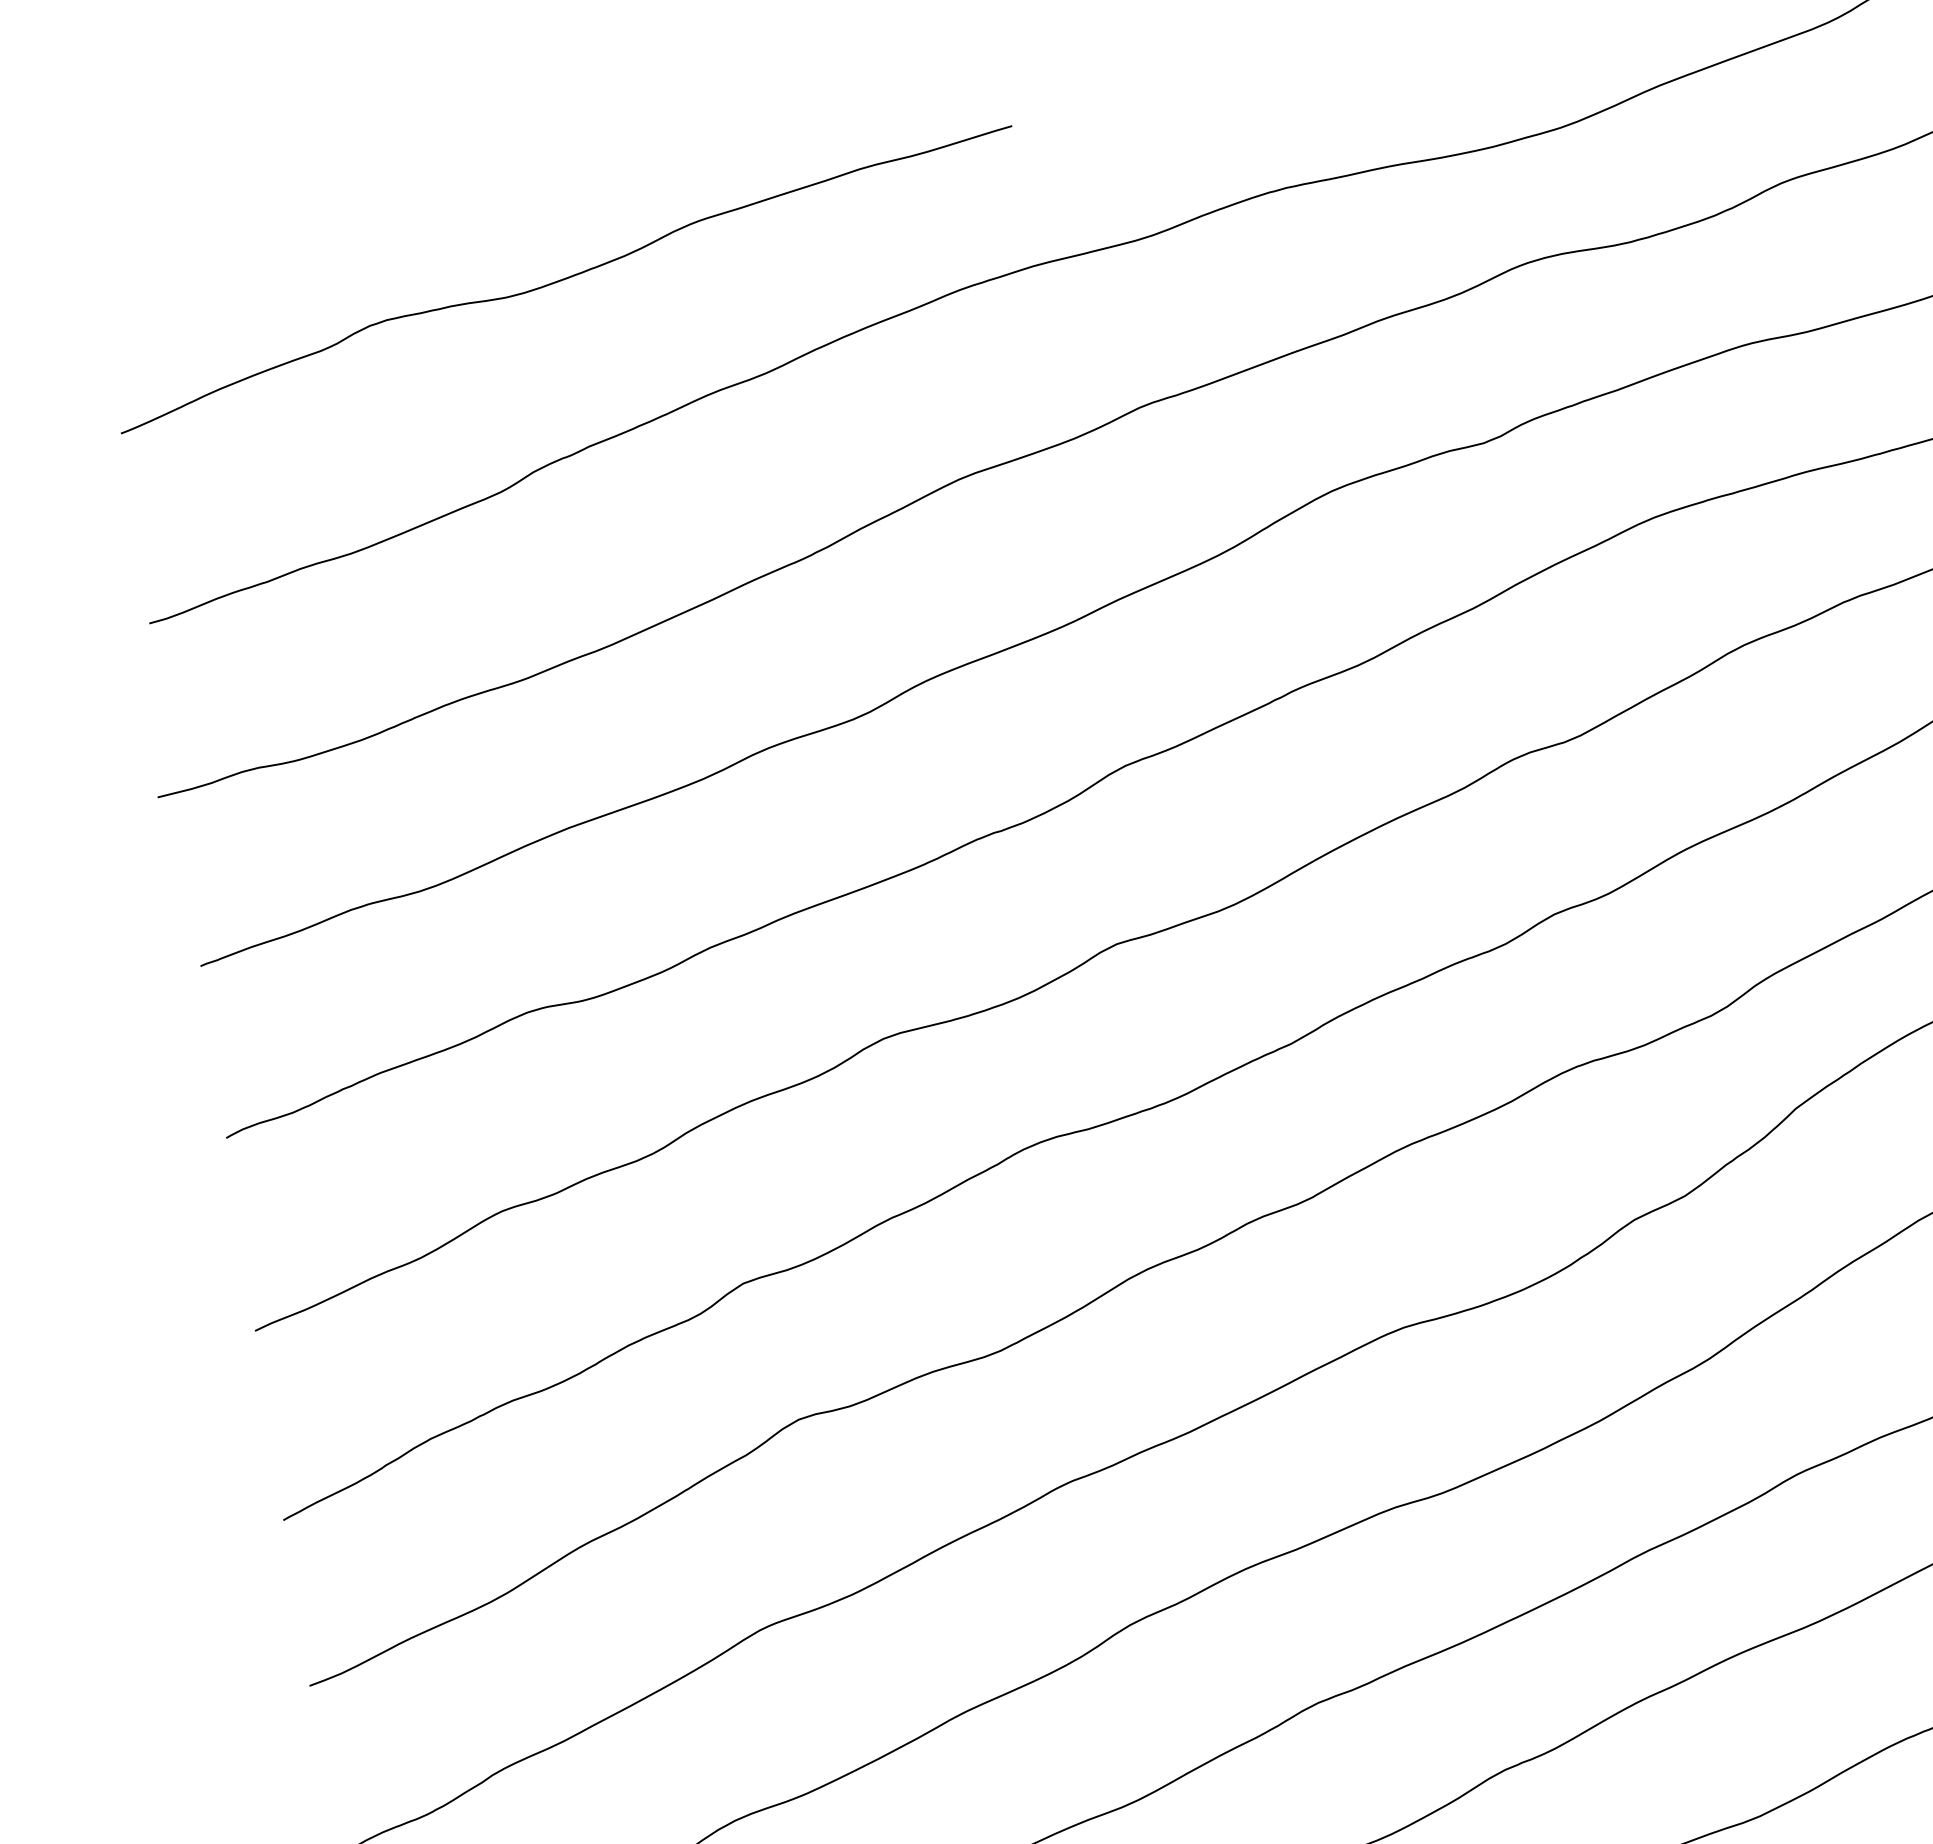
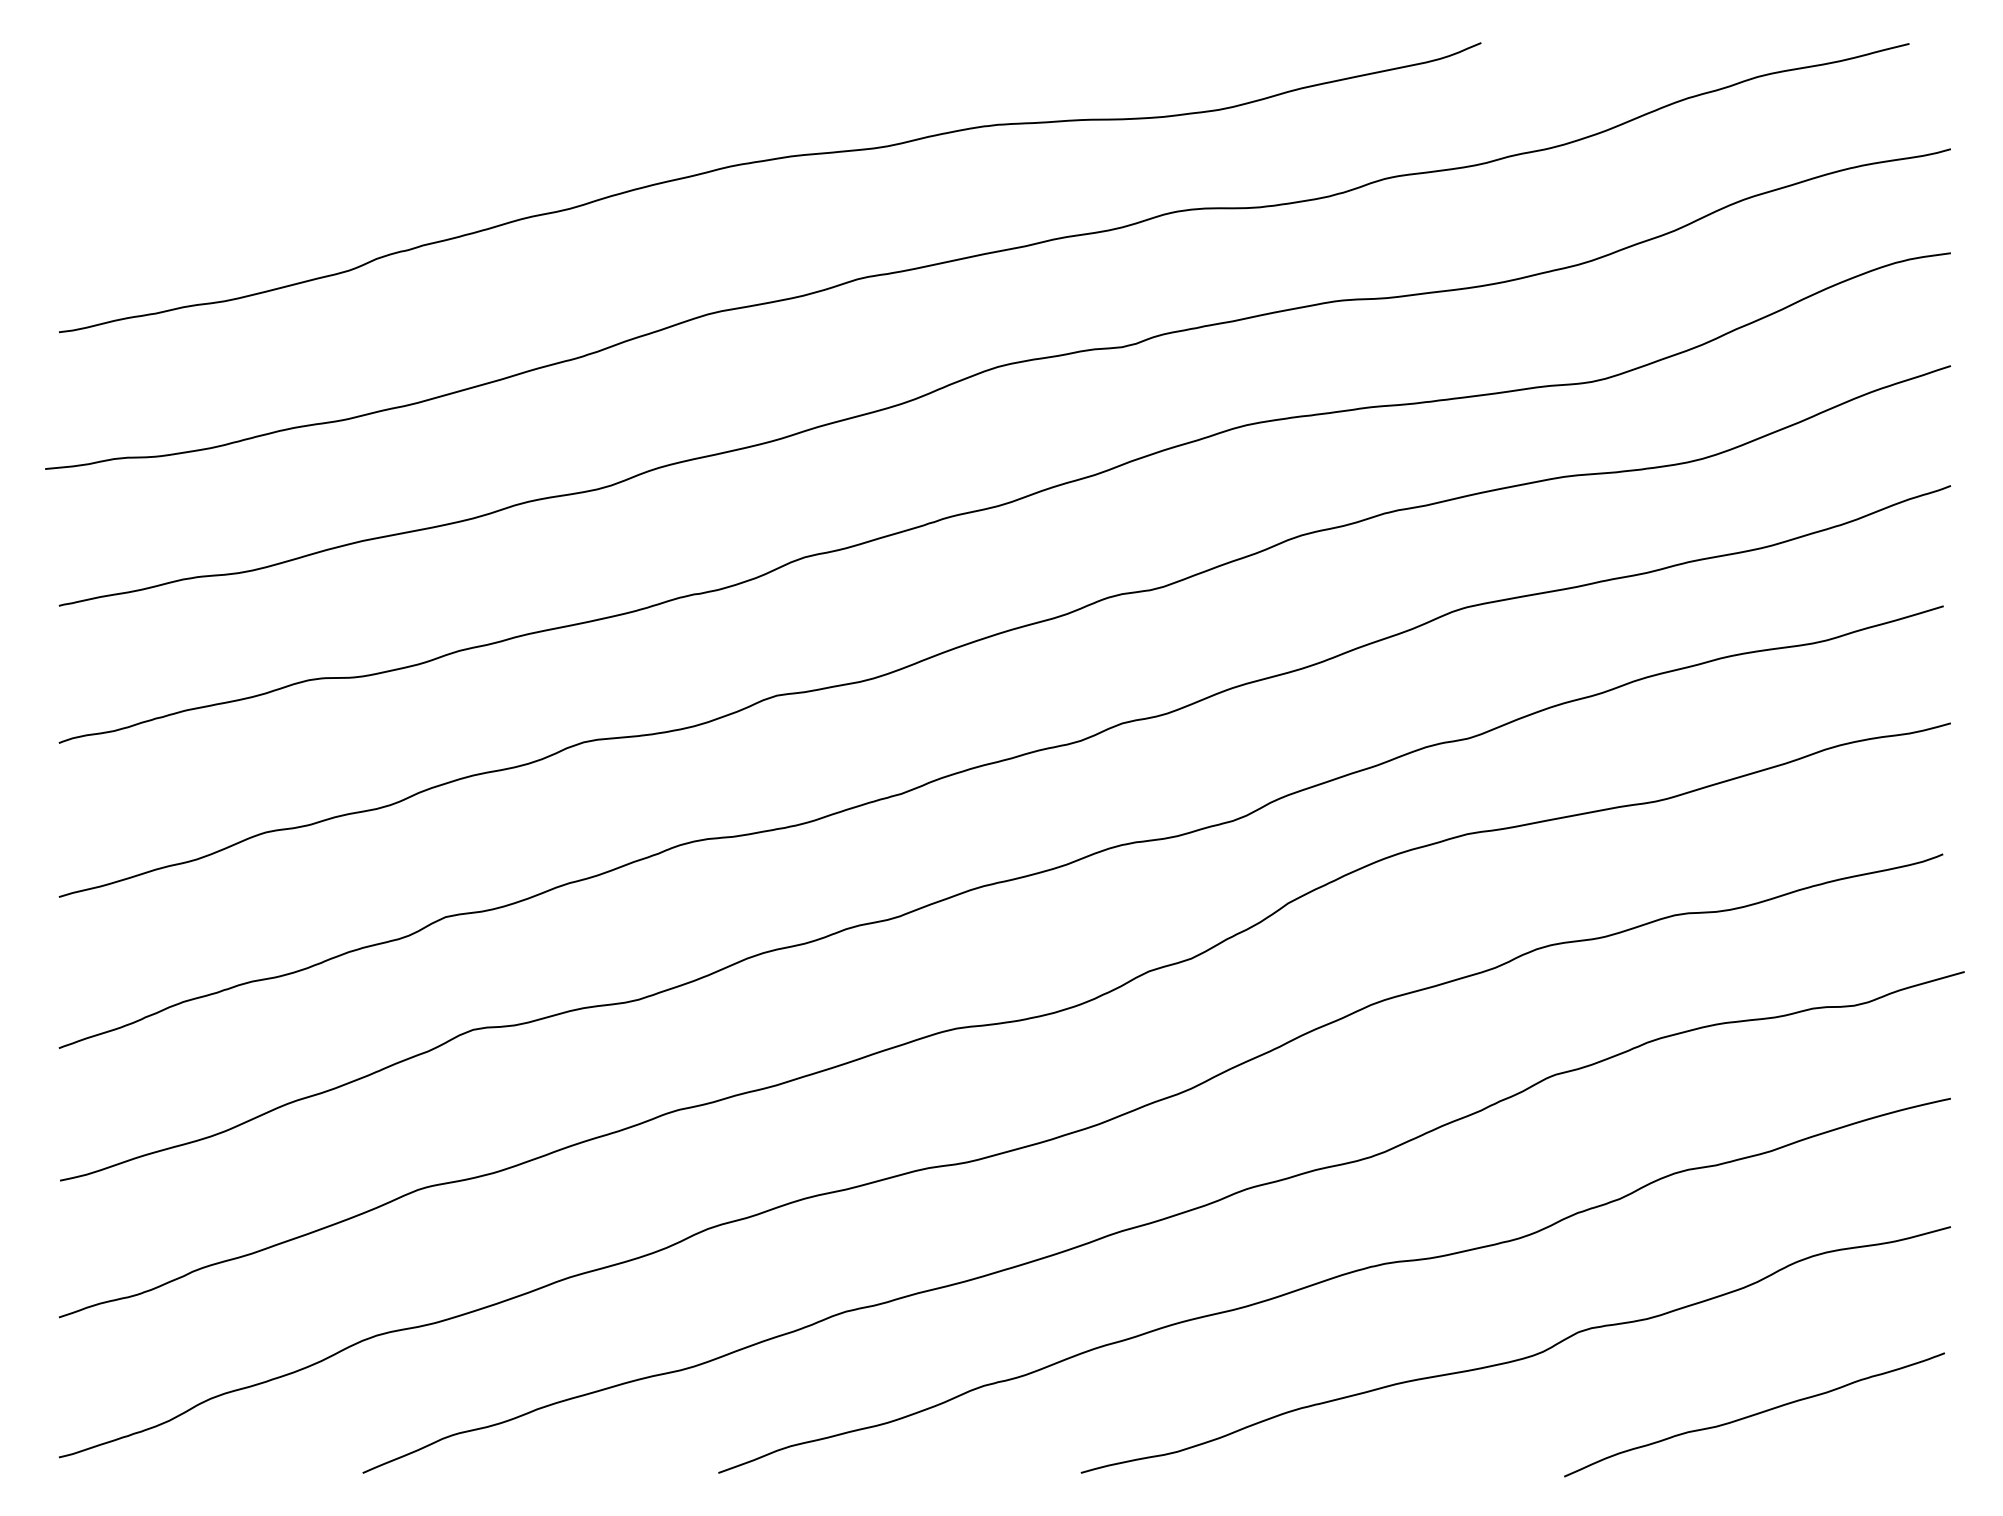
curve: (566, 279) -> (424, 112), removed

